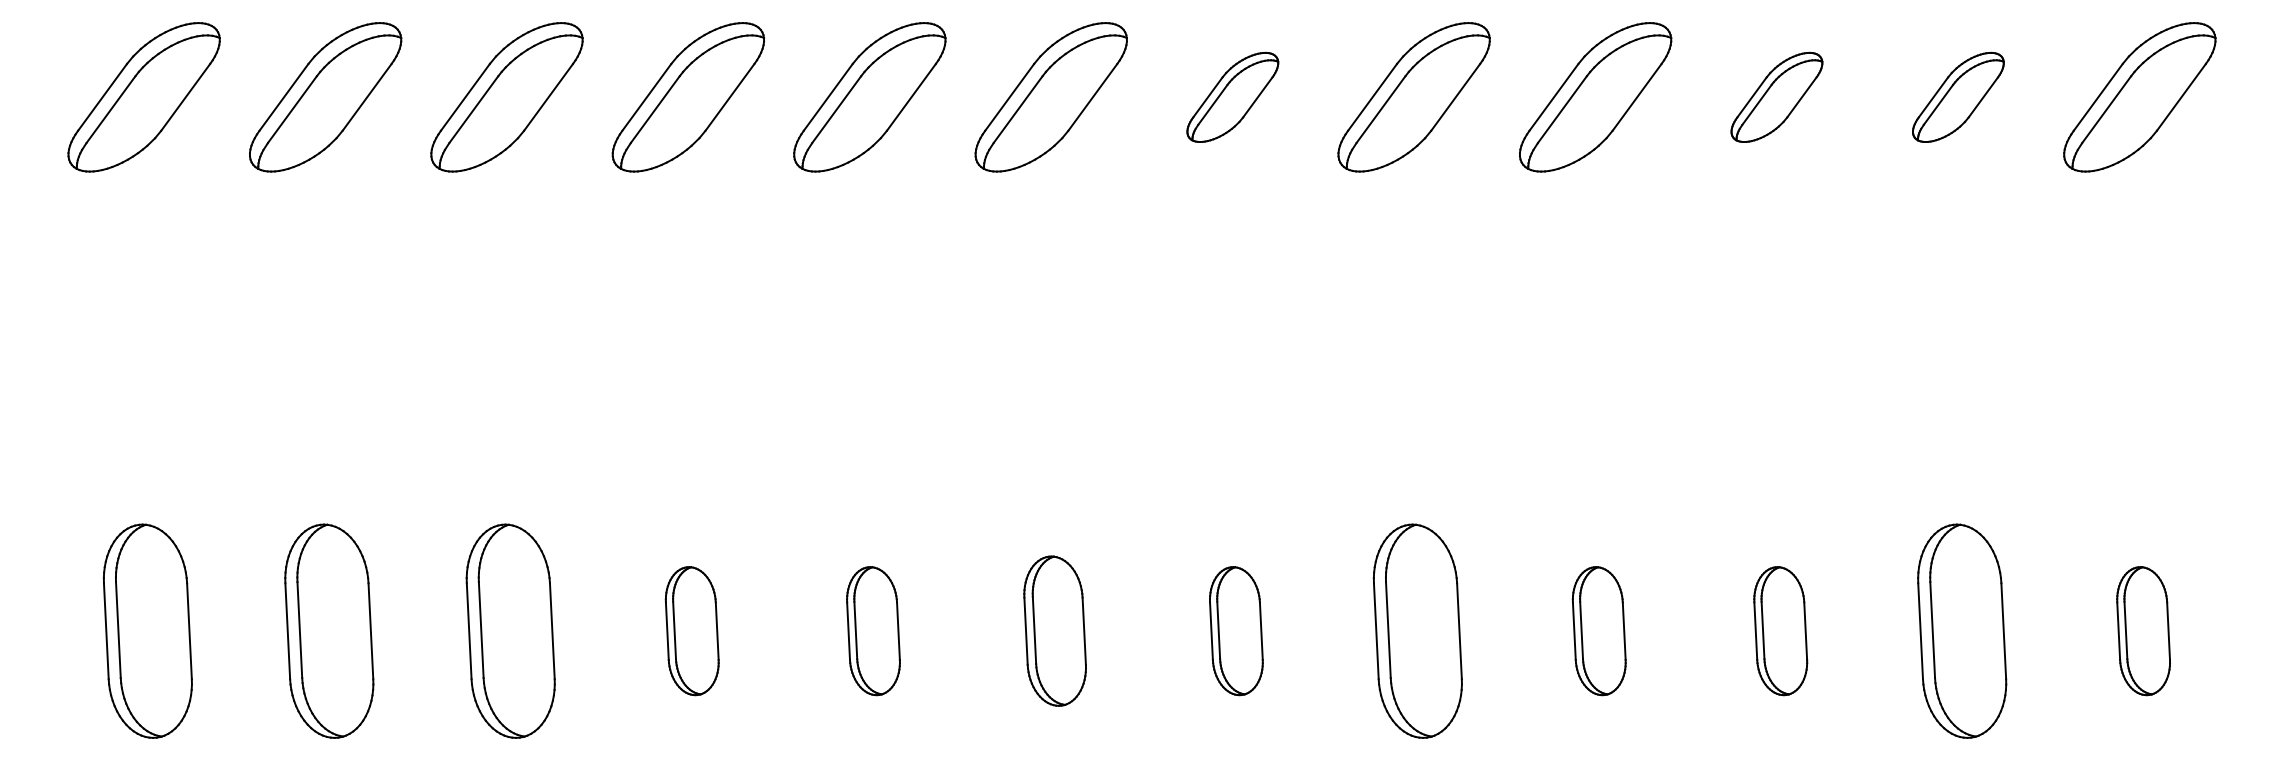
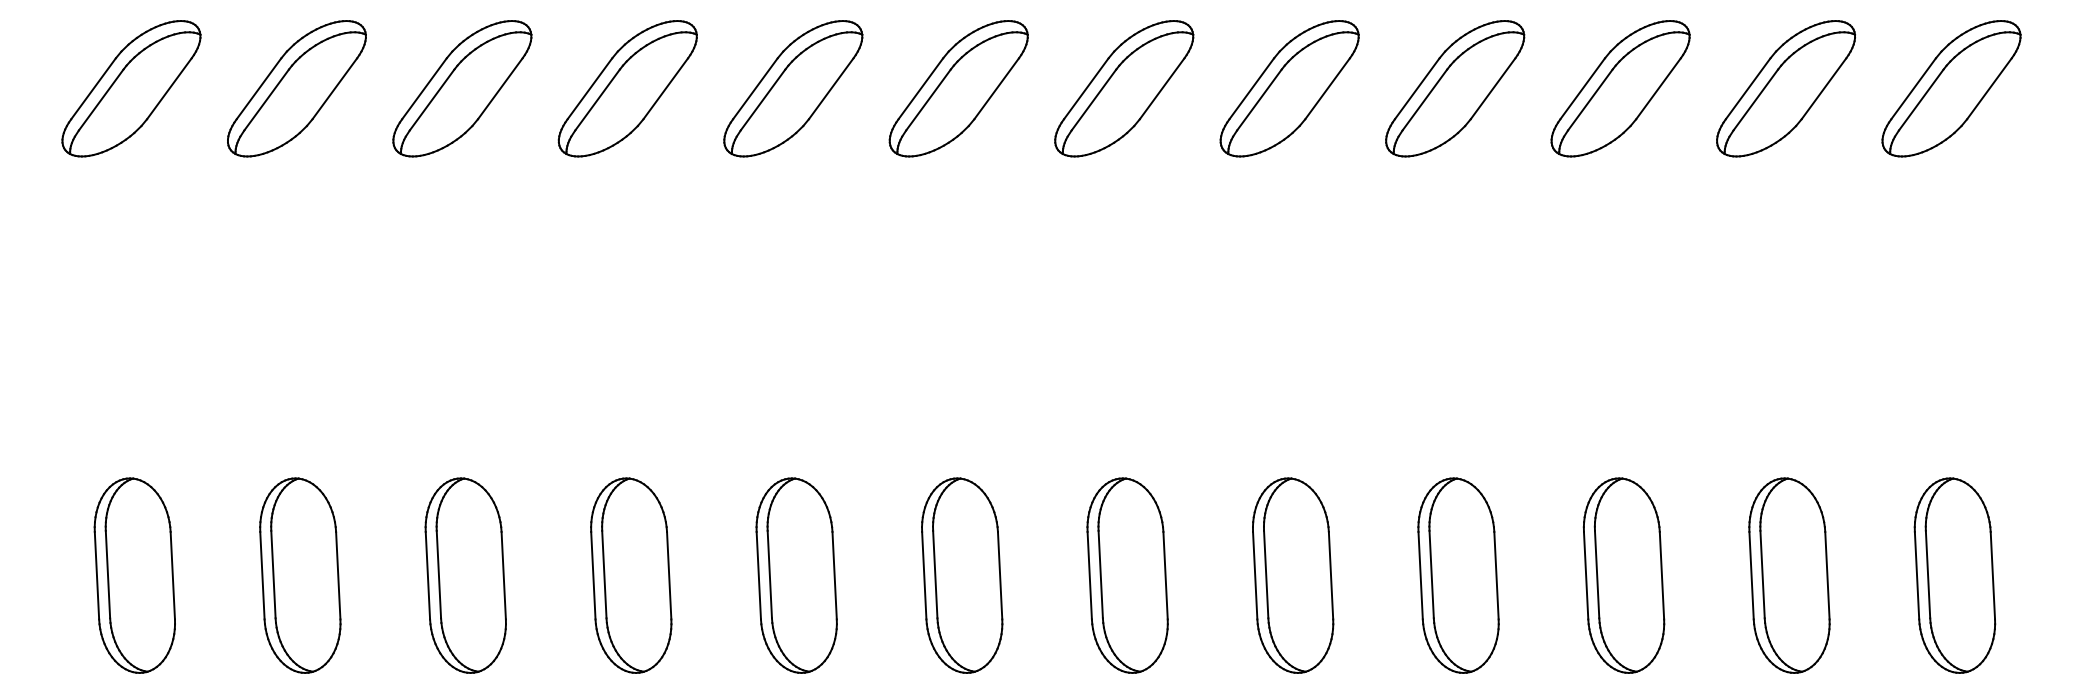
part: (1233, 97) -> (1124, 88), size x1.67
part: (1776, 97) -> (1620, 88), size x1.67
part: (1957, 97) -> (1785, 88), size x1.67
part: (692, 631) -> (631, 575), size x1.67
part: (873, 631) -> (796, 575), size x1.67
part: (1055, 631) -> (962, 575), size x1.43
part: (1236, 631) -> (1127, 575), size x1.67
part: (1599, 631) -> (1458, 575), size x1.67
part: (1780, 631) -> (1623, 575), size x1.67
part: (2143, 631) -> (1954, 575), size x1.67

